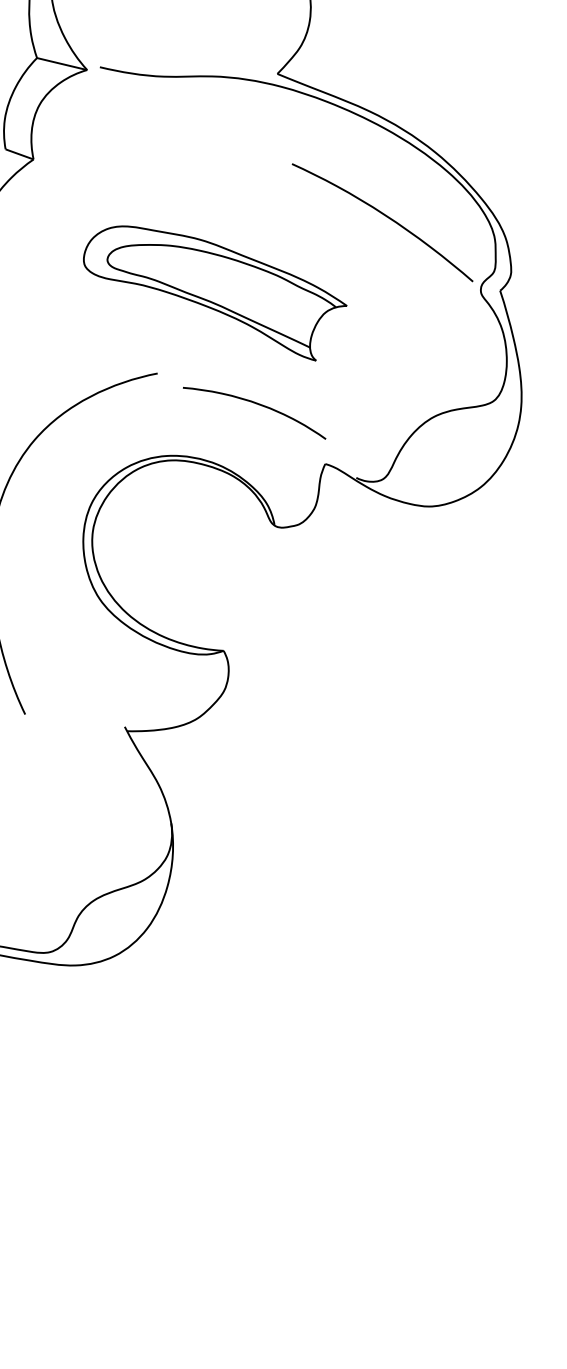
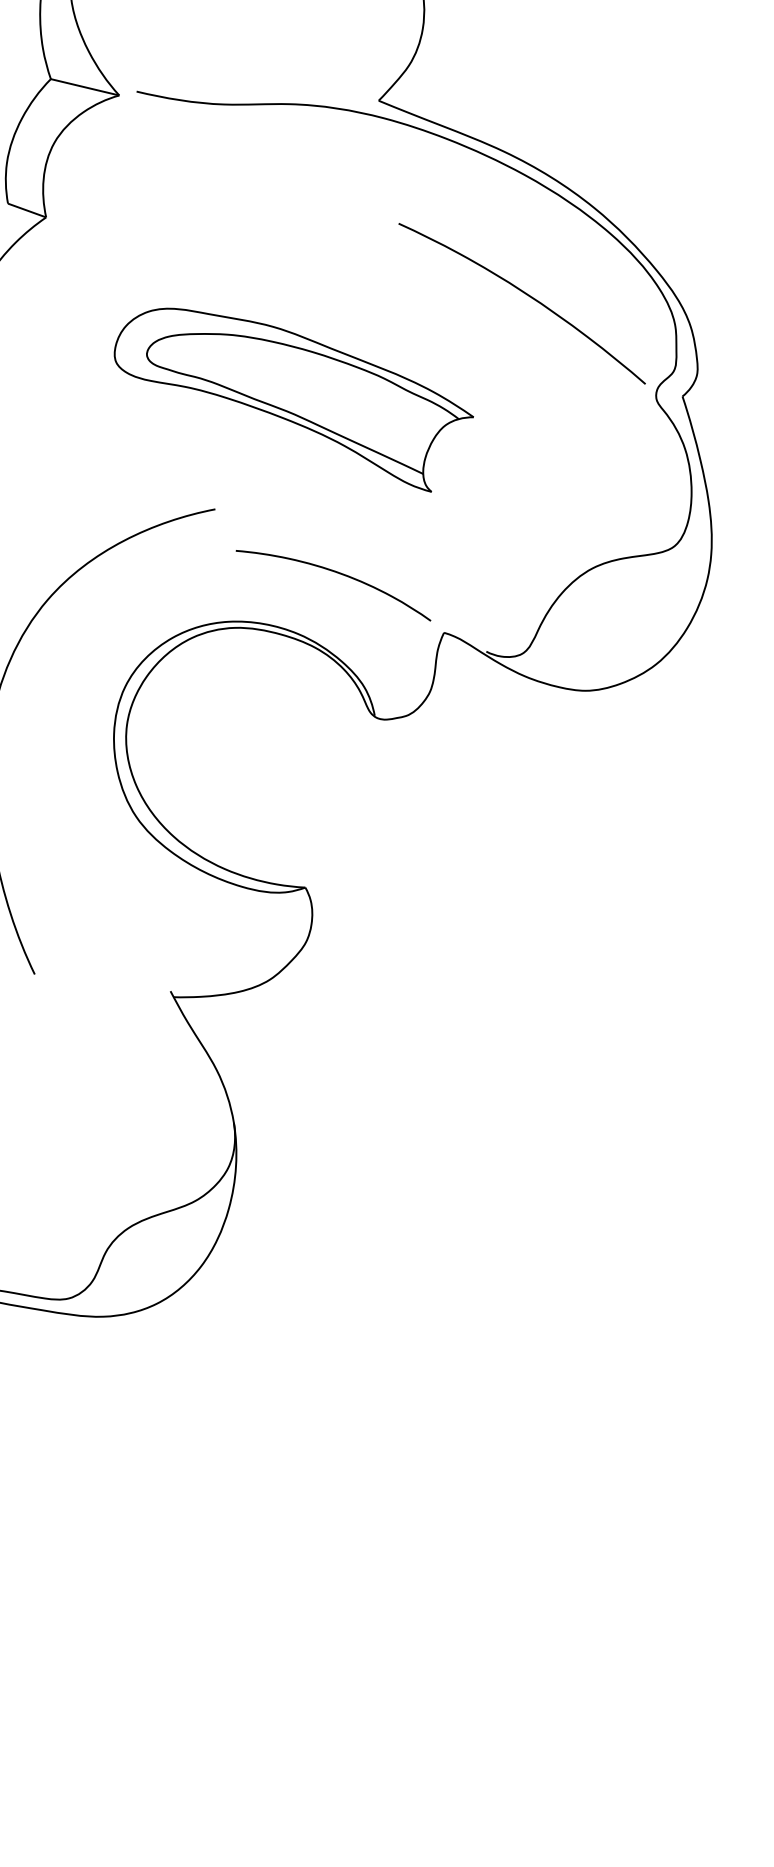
curve: (258, 405) -> (339, 574), moved

